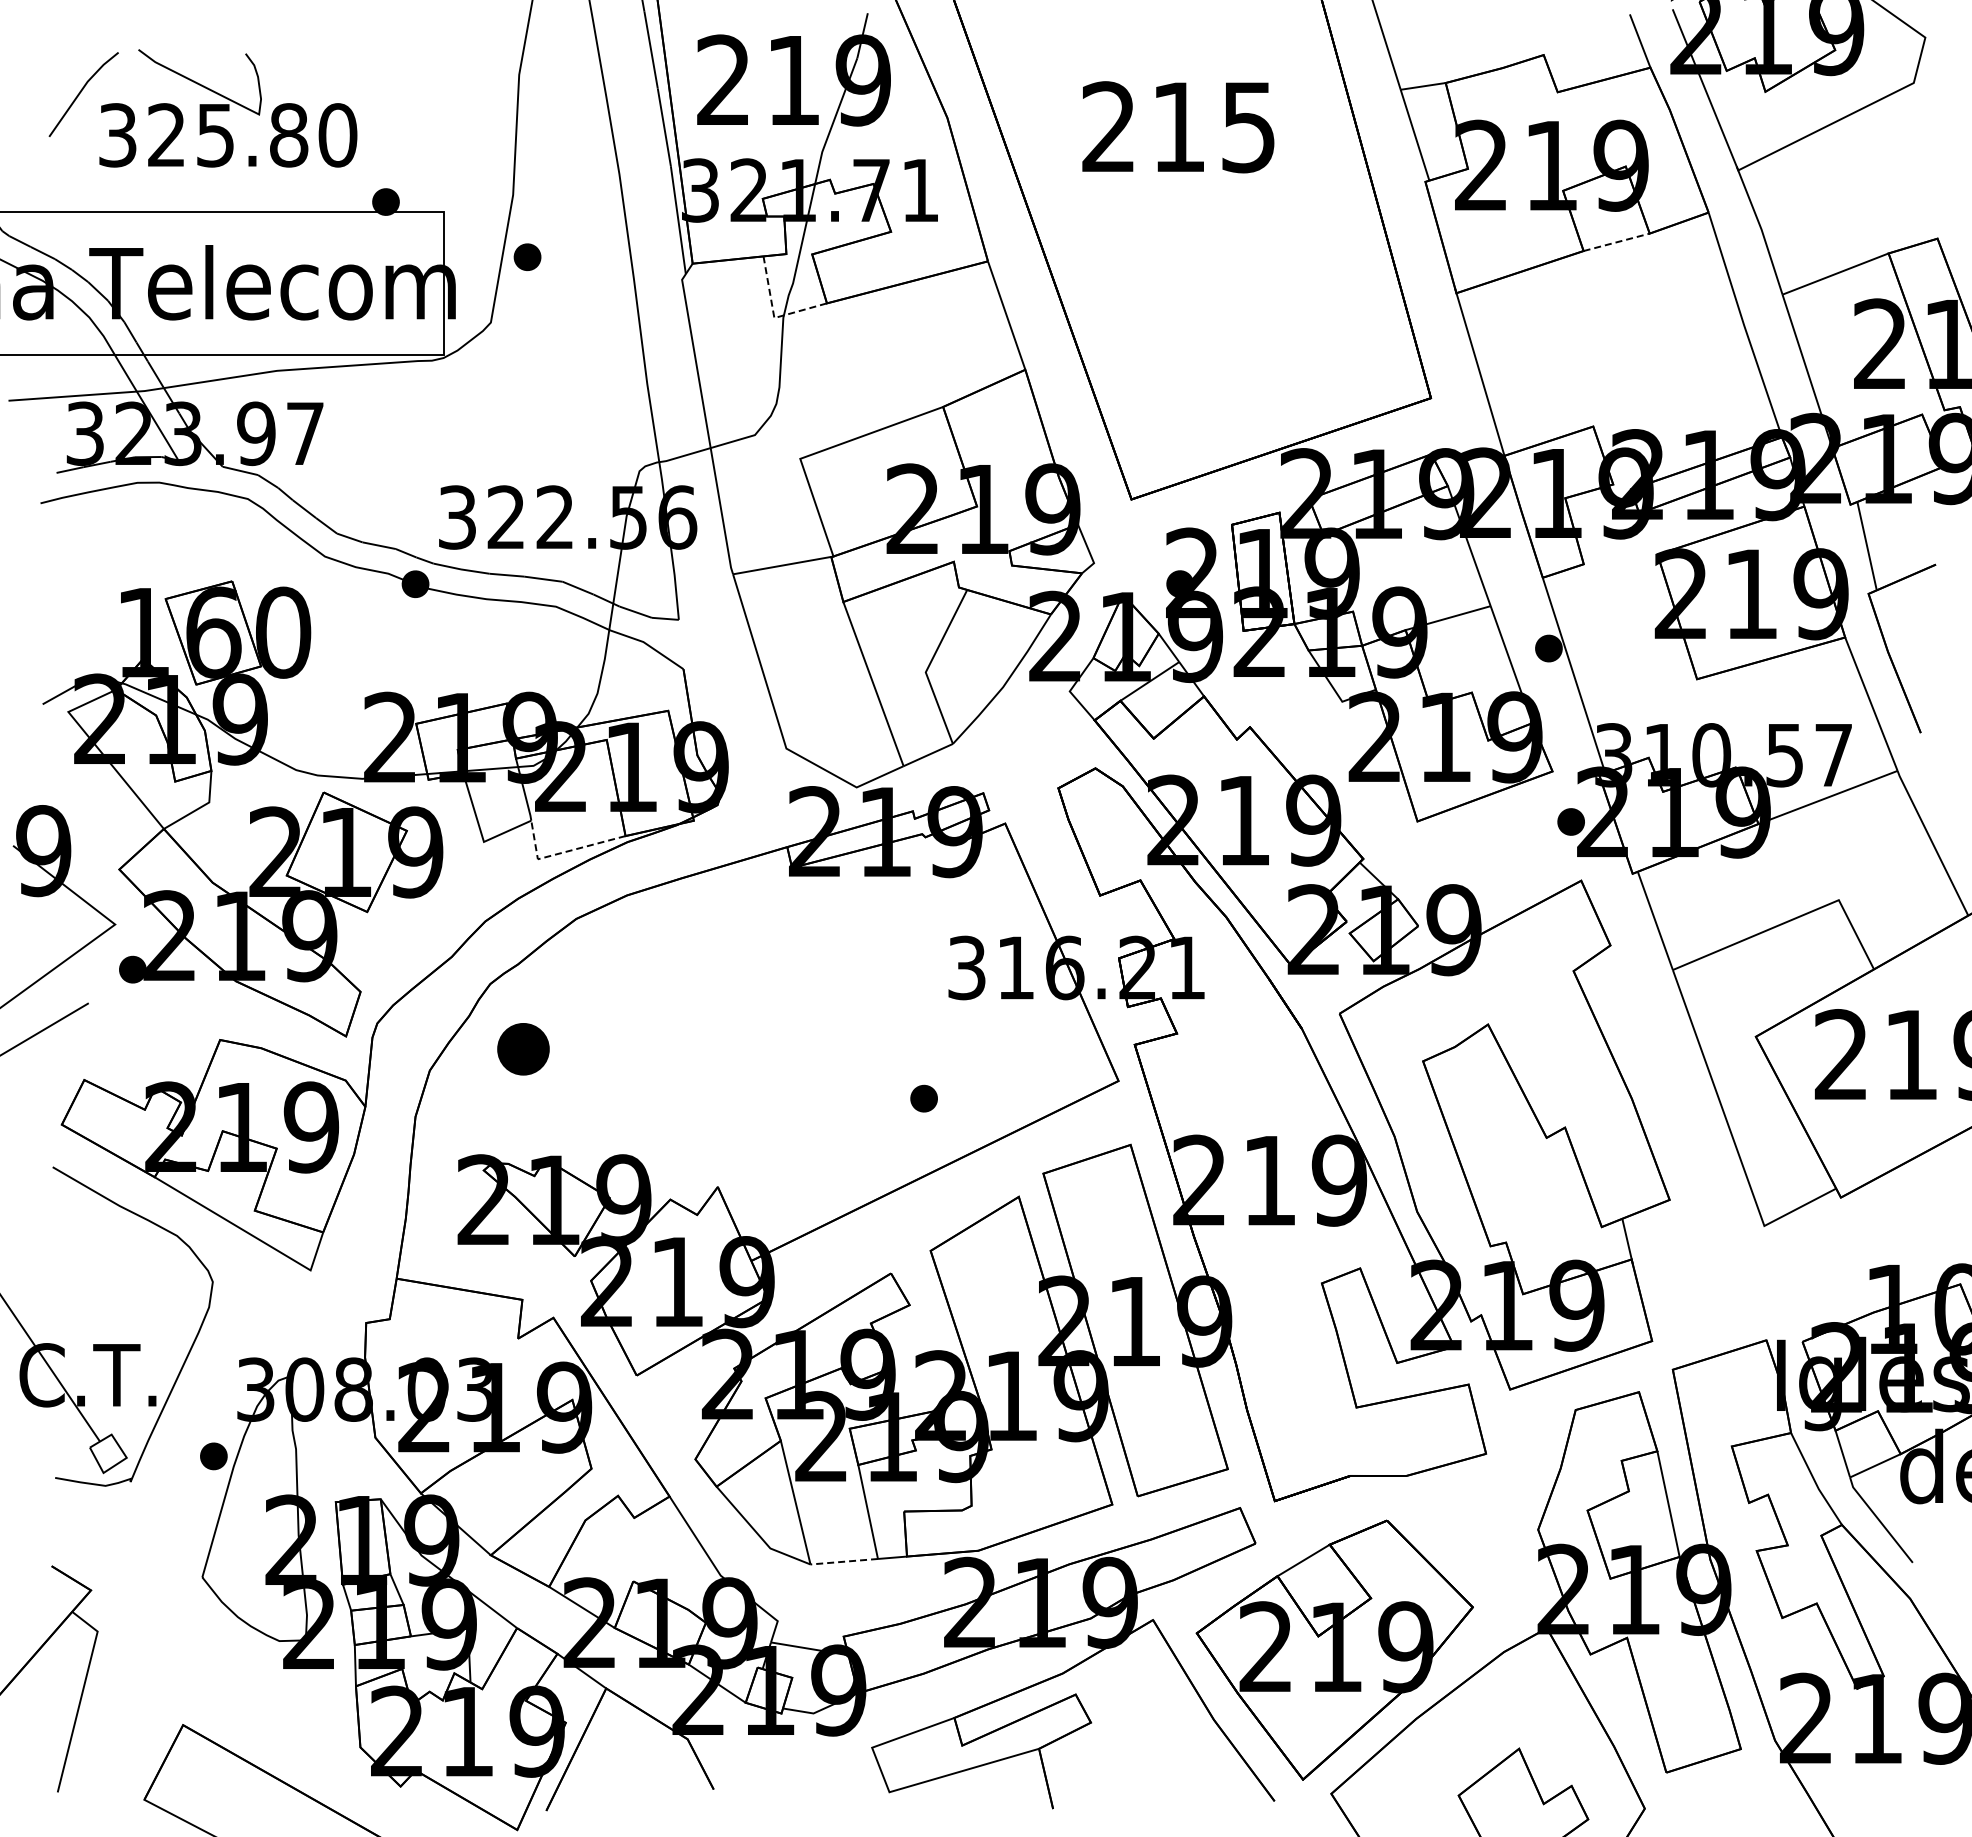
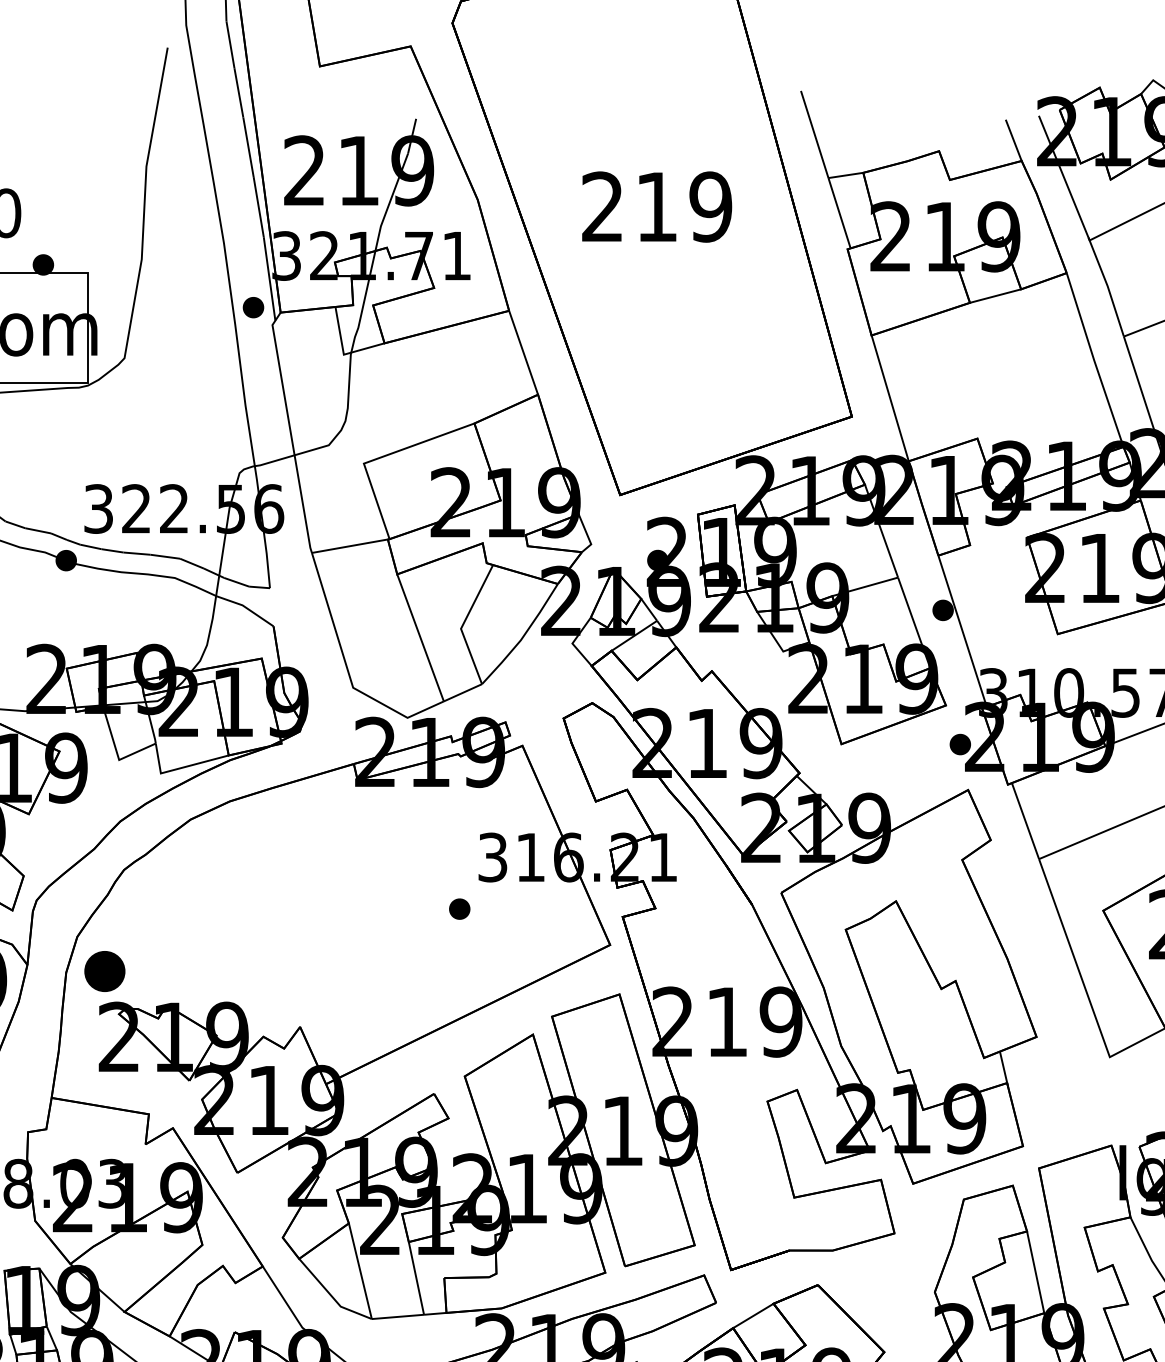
text: (1248, 127) -> (710, 207), 215 -> 219
line: (1617, 242) -> (996, 296), dashed -> solid
part: (527, 256) -> (253, 307), moved
line: (773, 315) -> (343, 352), dashed -> solid
line: (561, 852) -> (179, 768), dashed -> solid
part: (523, 1049) -> (104, 971), moved
part: (923, 1098) -> (459, 909), moved
line: (844, 1561) -> (398, 1316), dashed -> solid

